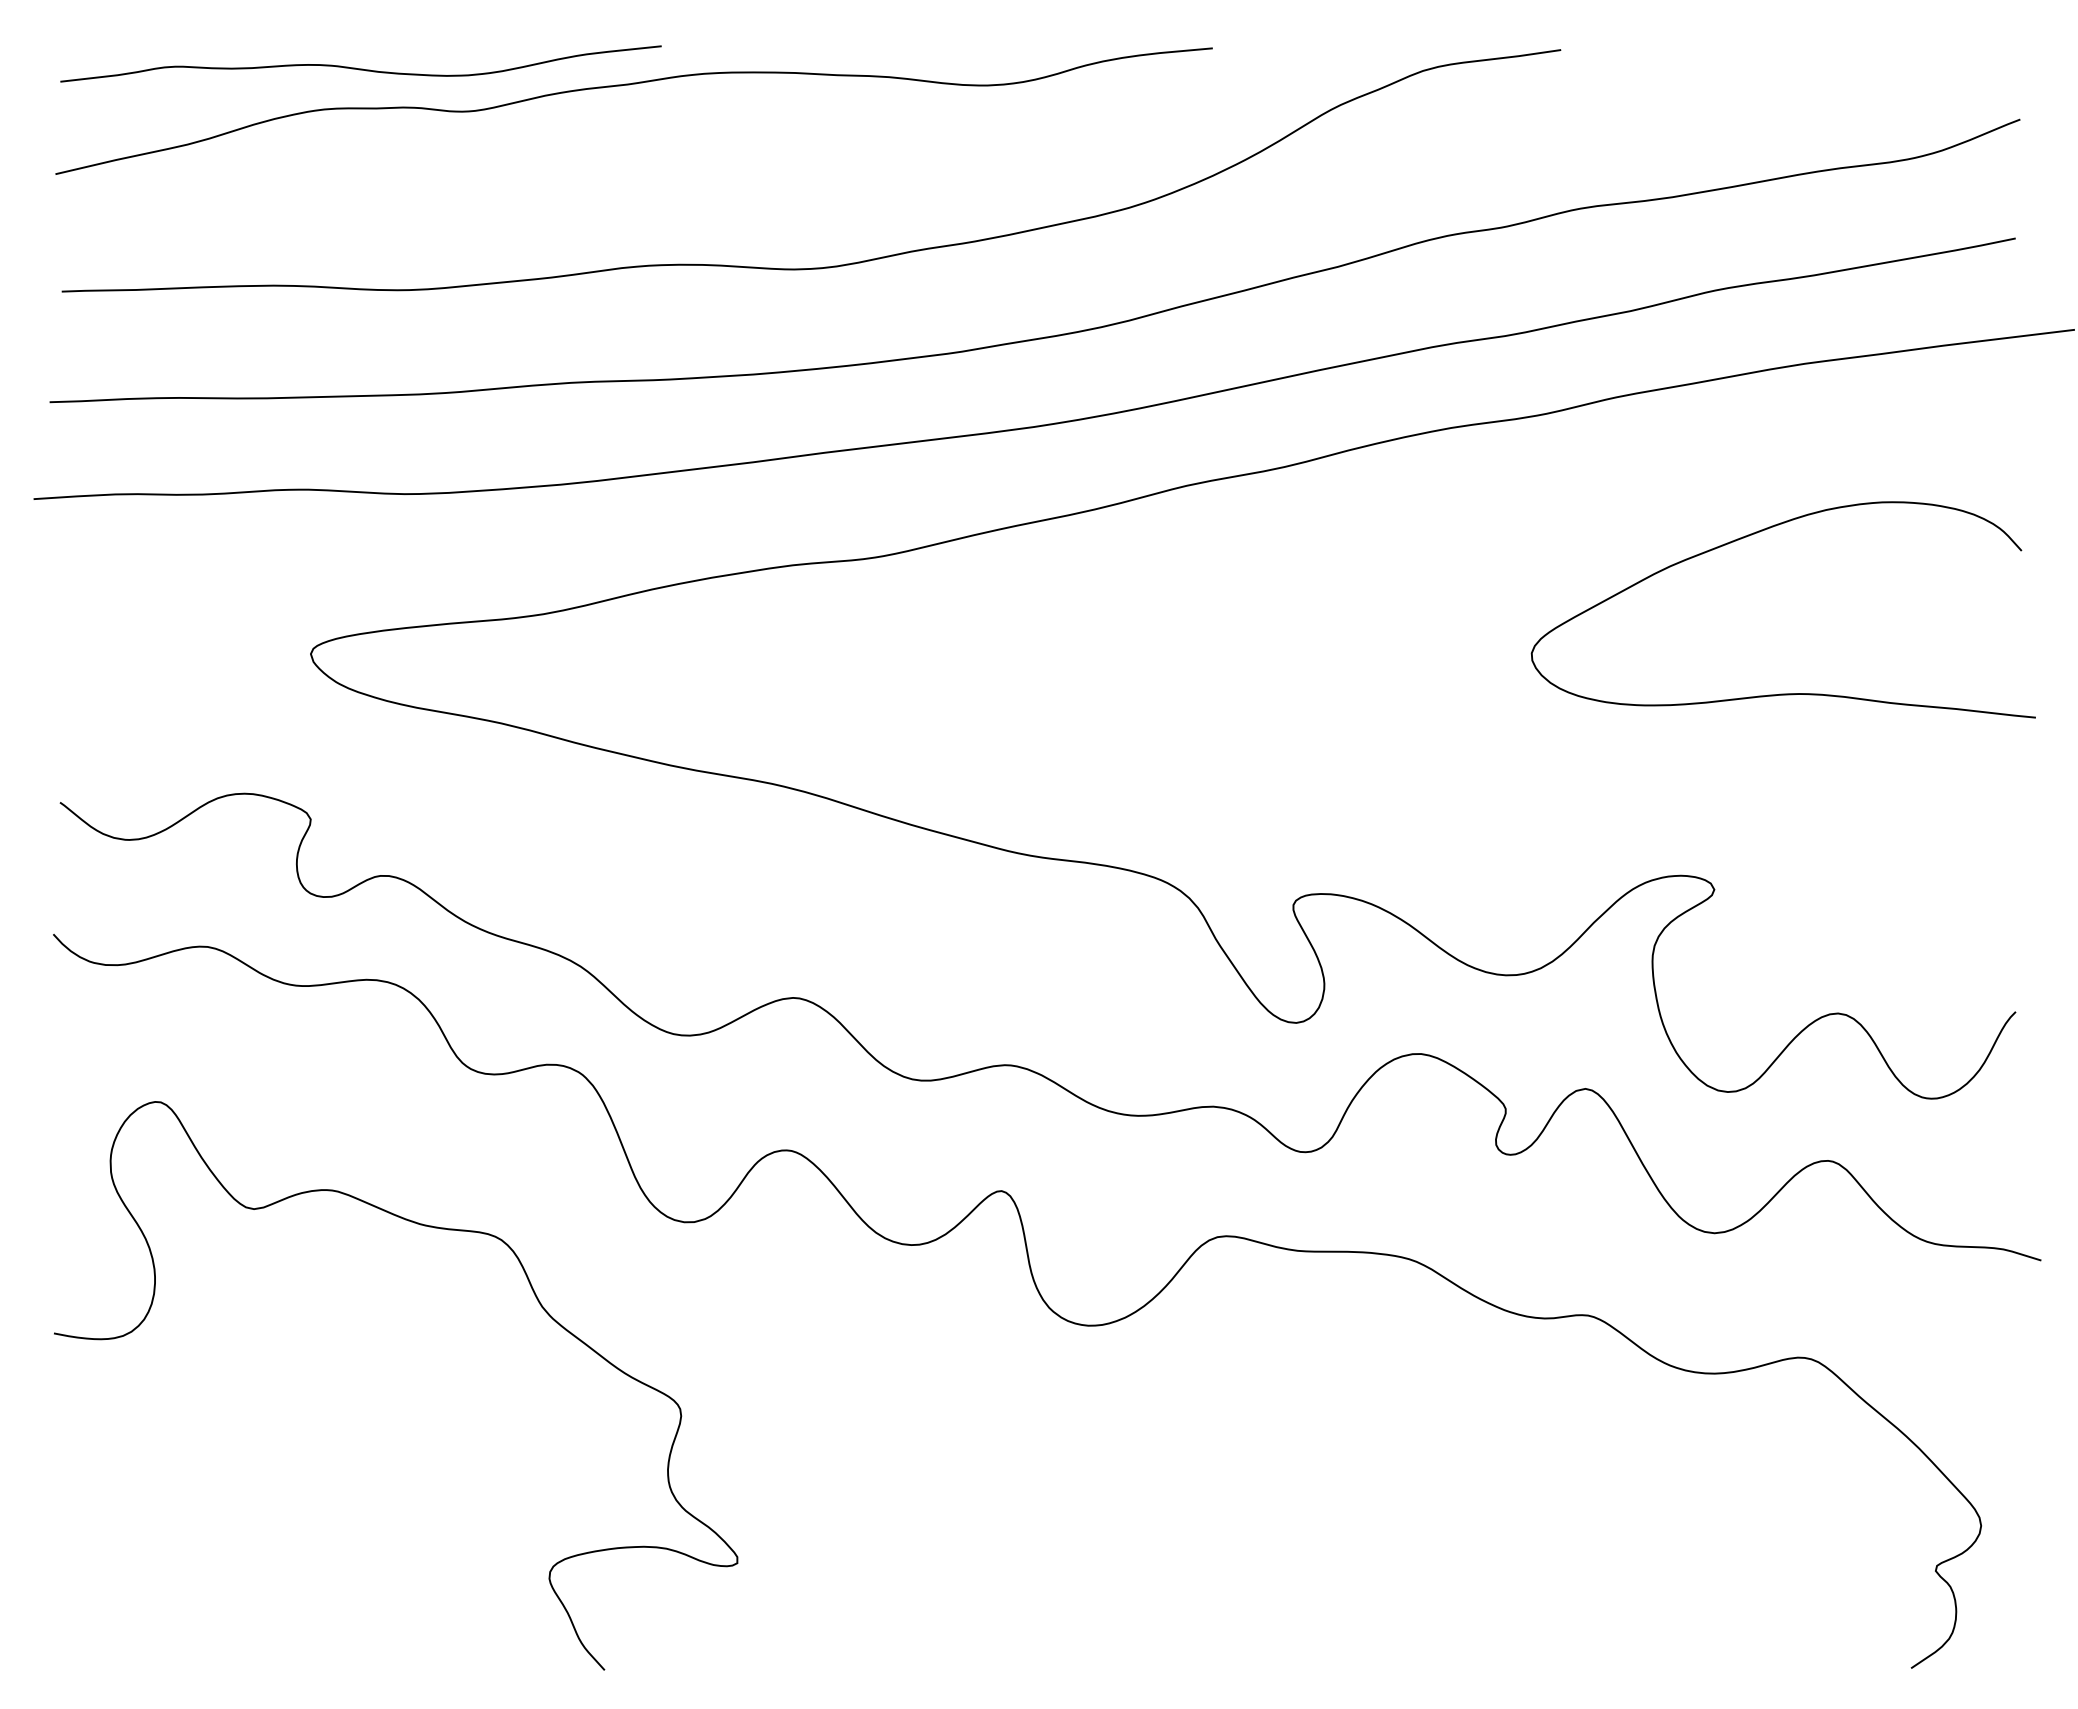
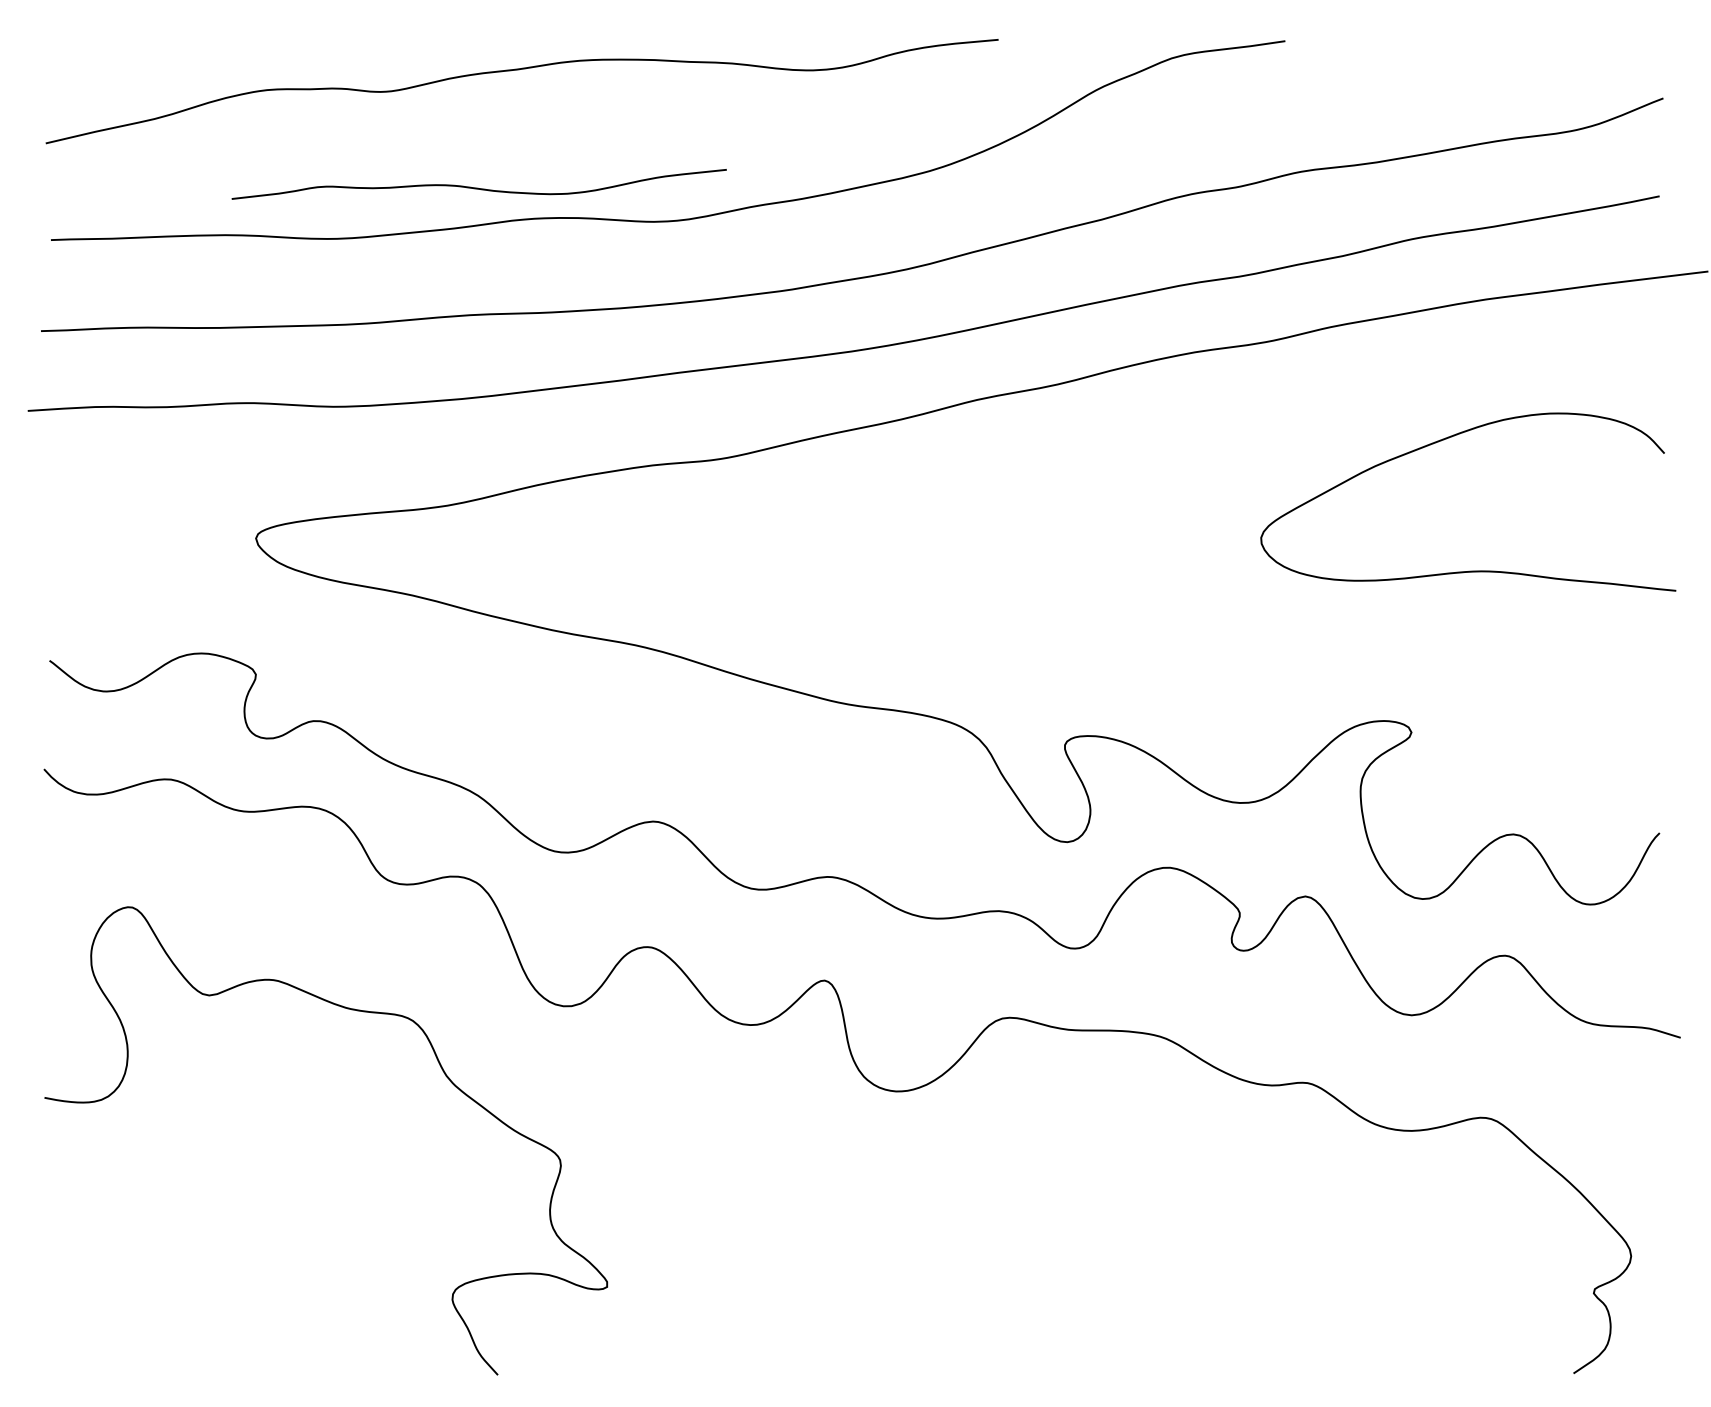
curve: (360, 68) -> (478, 188), moved

